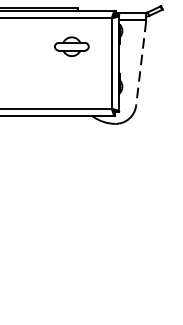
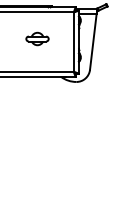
part: (71, 45) -> (37, 38), moved
line: (141, 64) -> (93, 42), dashed -> solid

